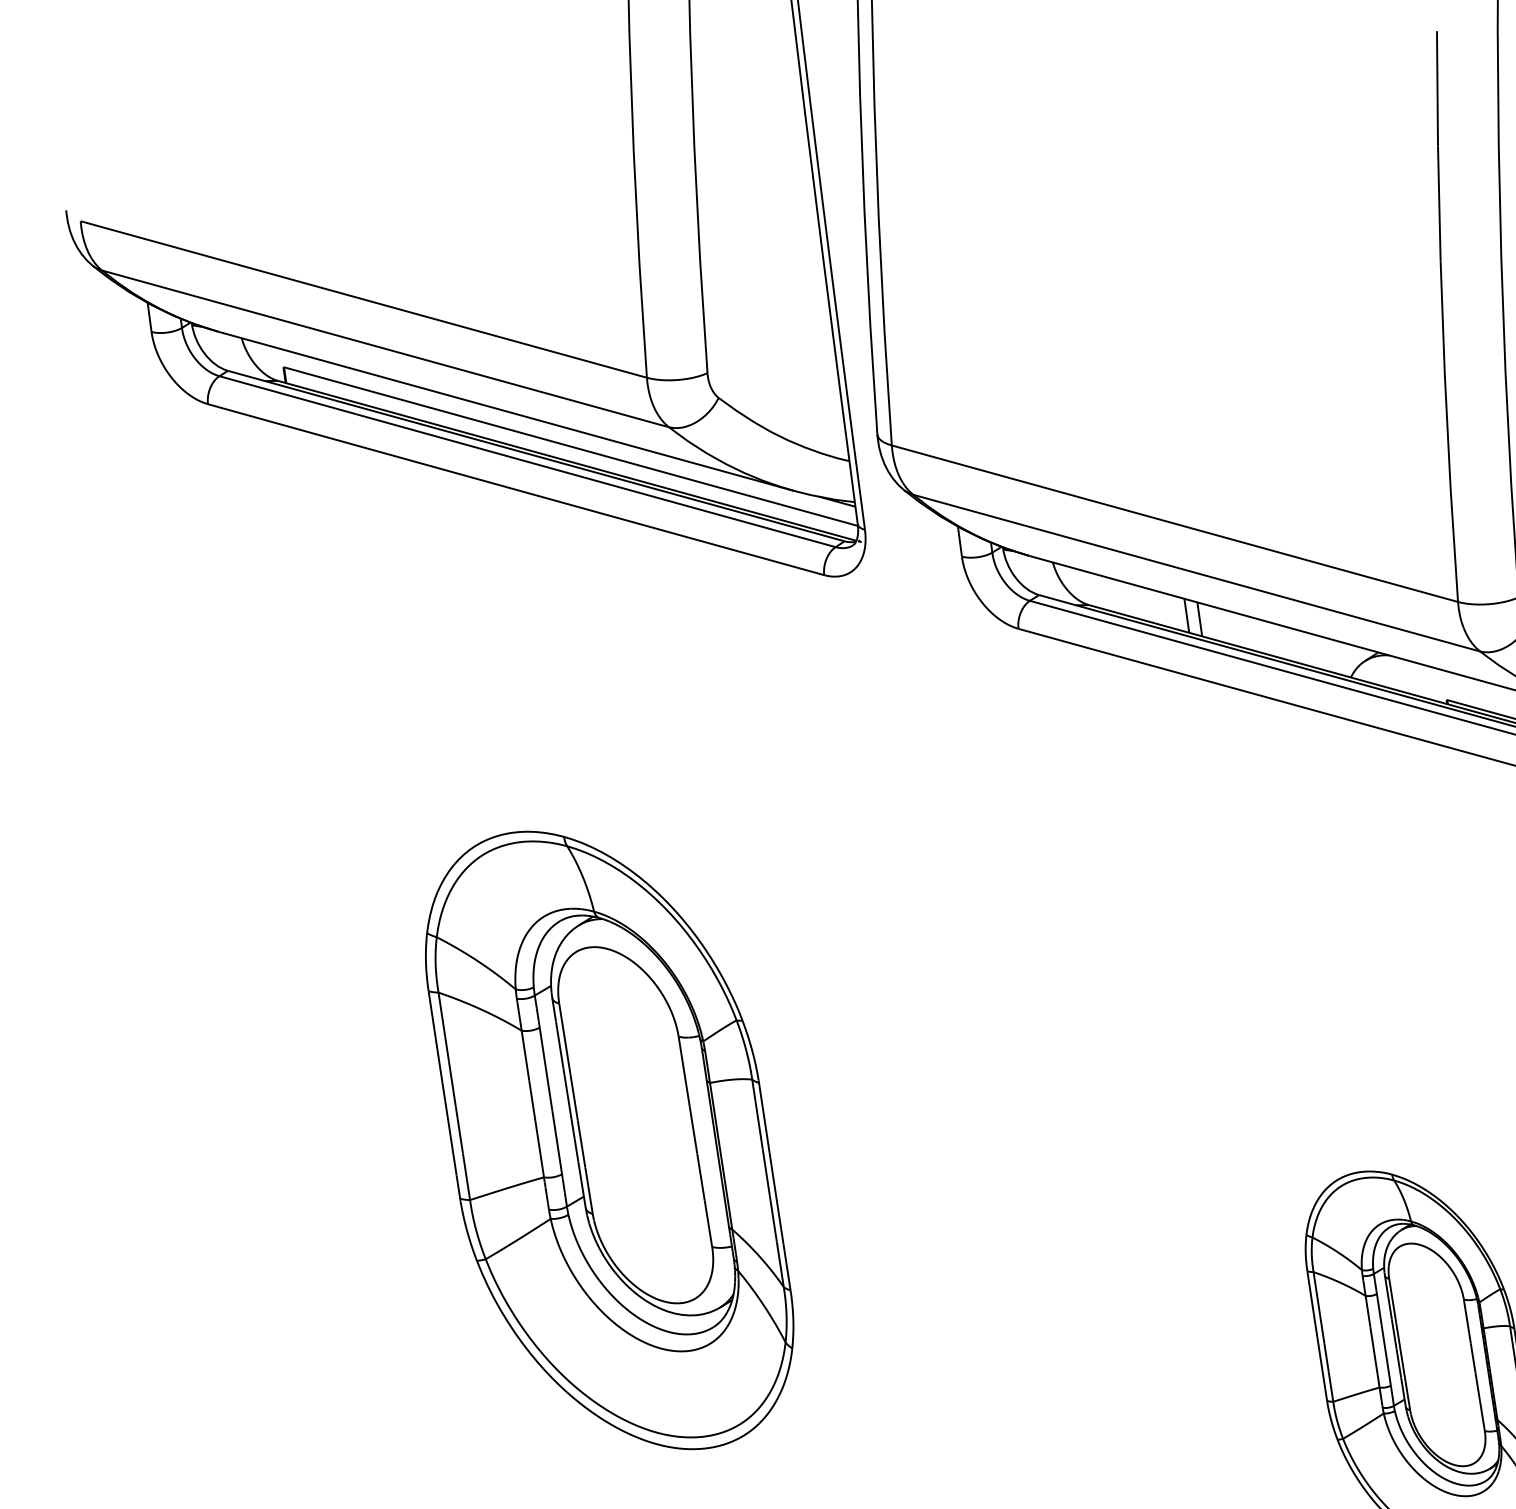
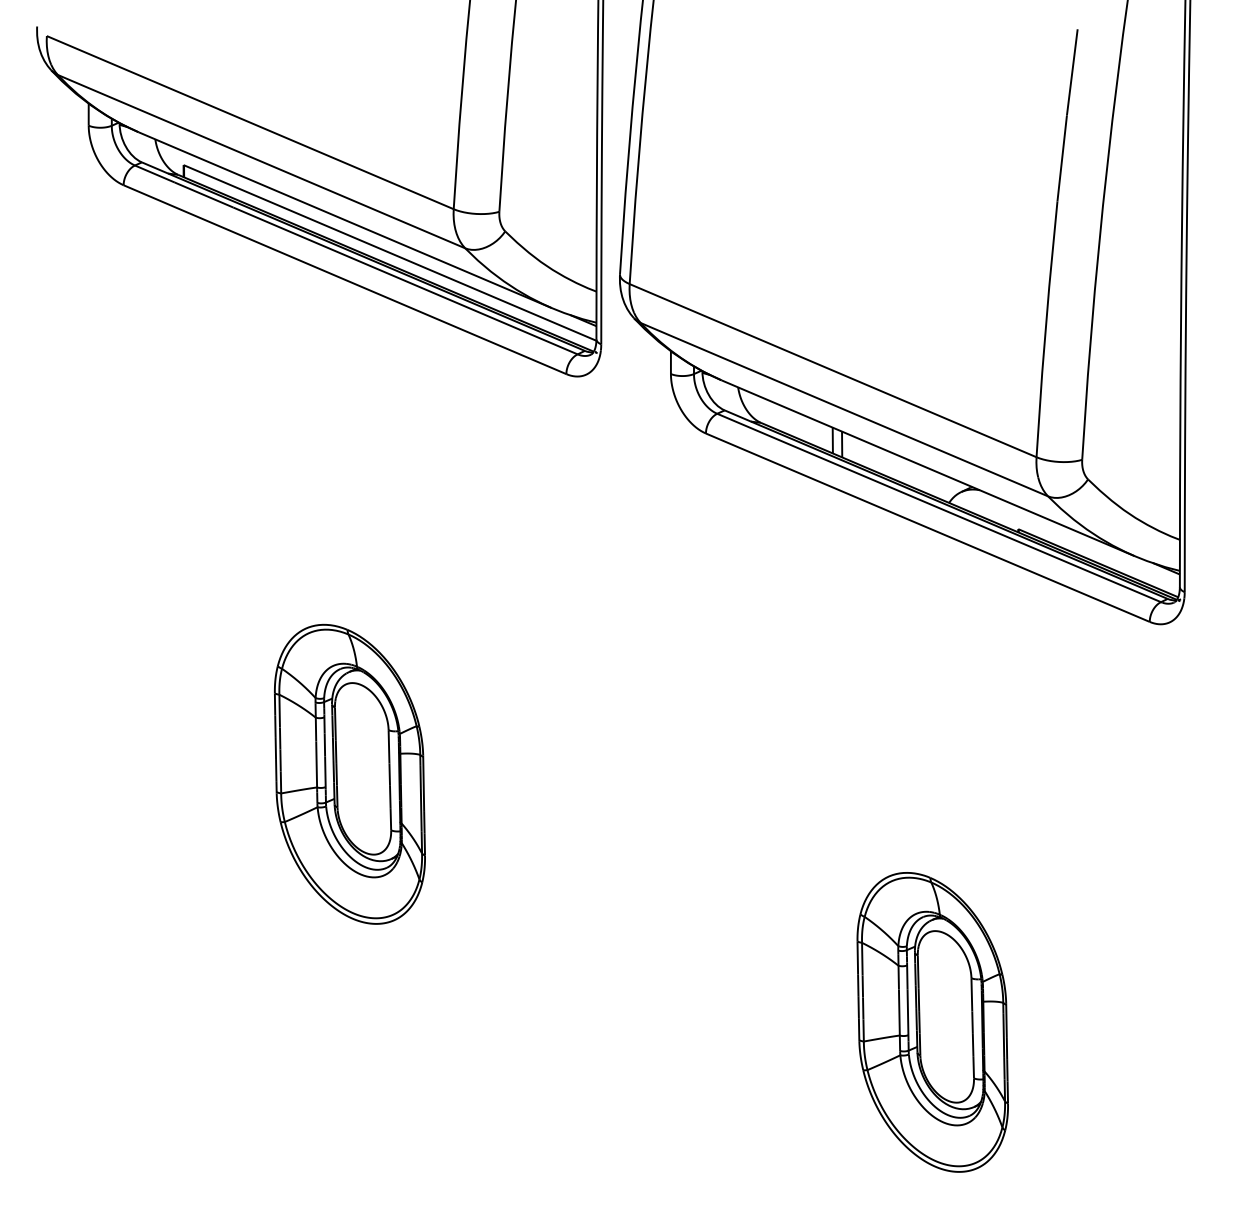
part: (608, 1139) -> (349, 773), size x0.62

